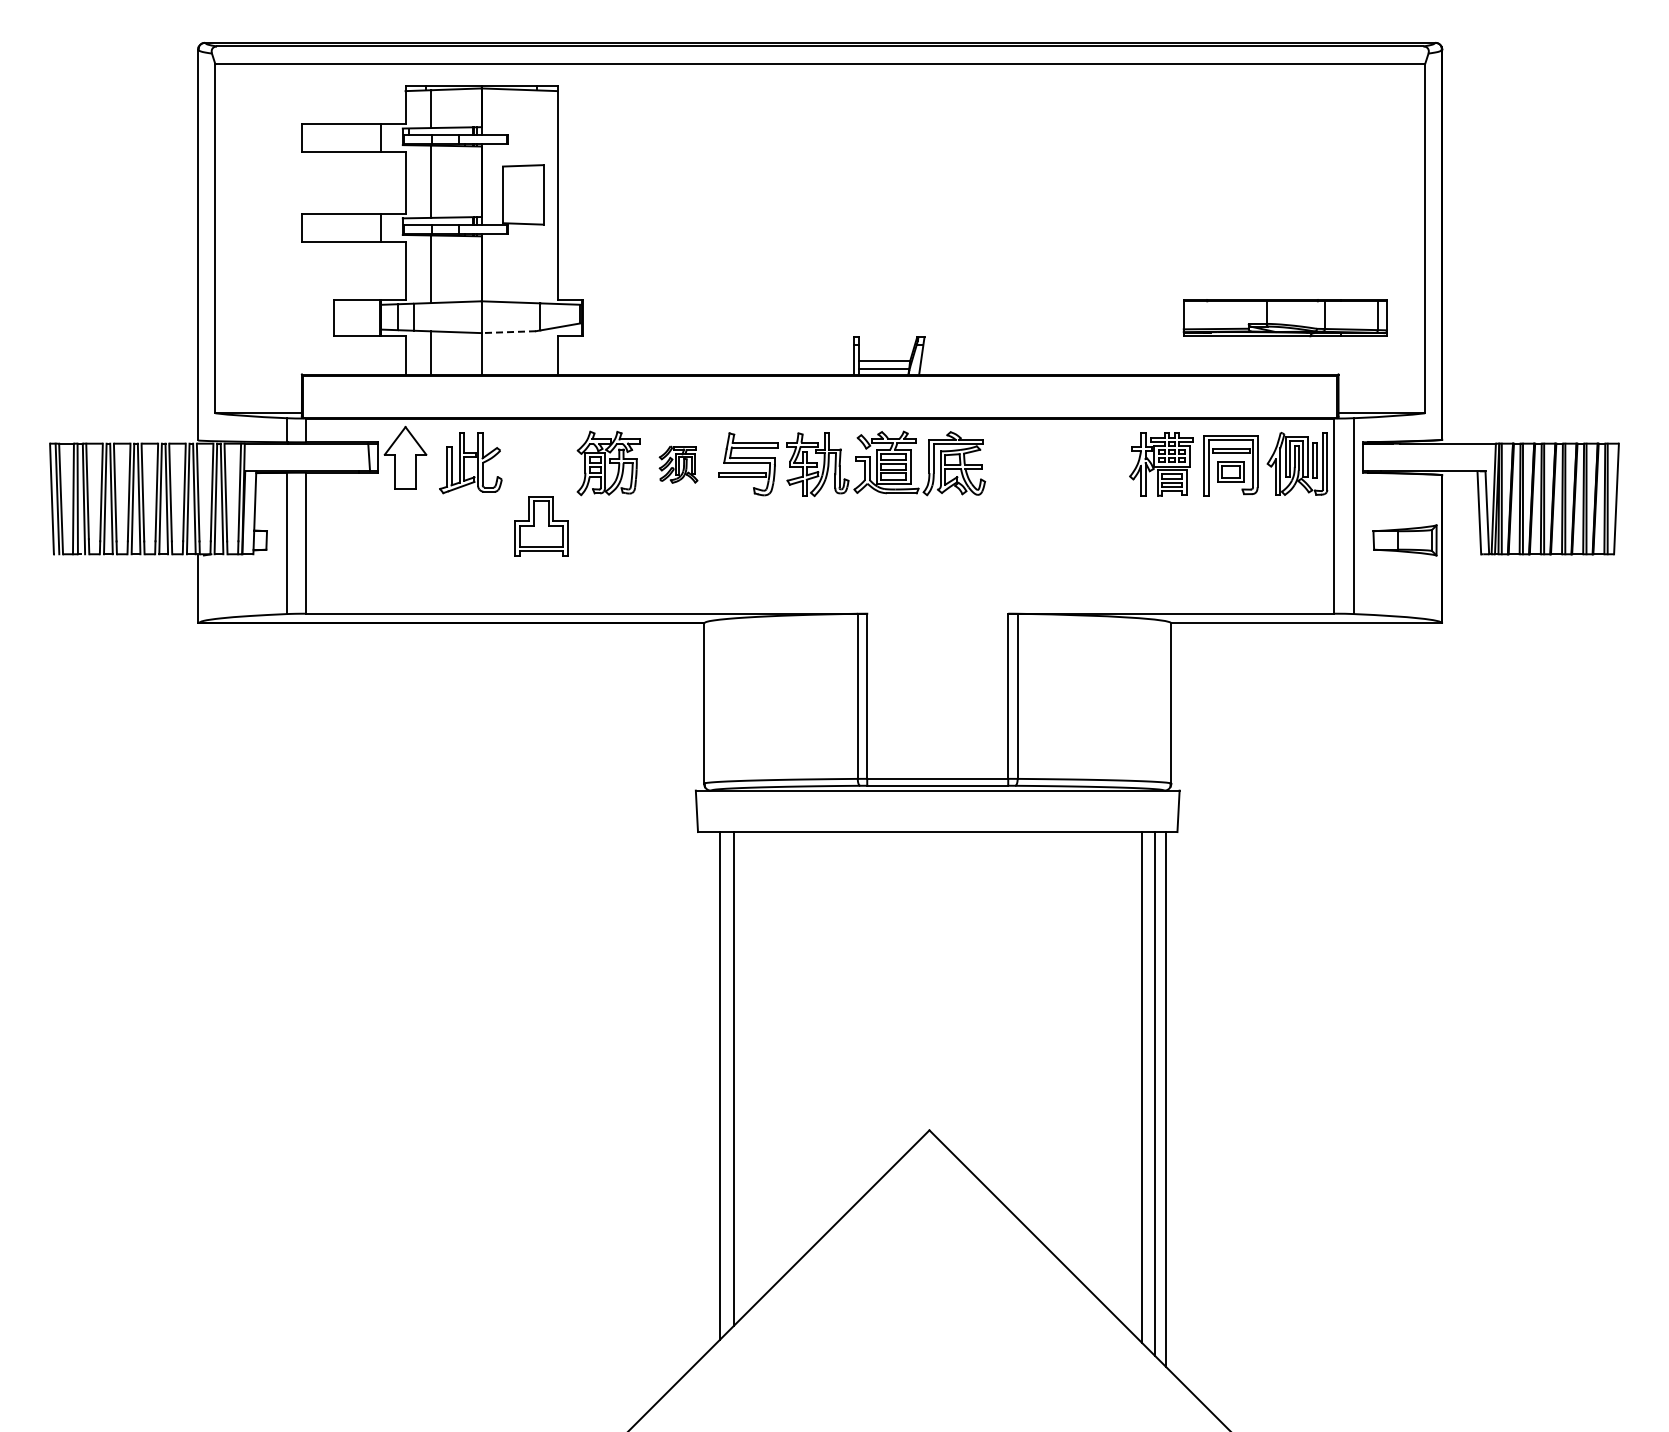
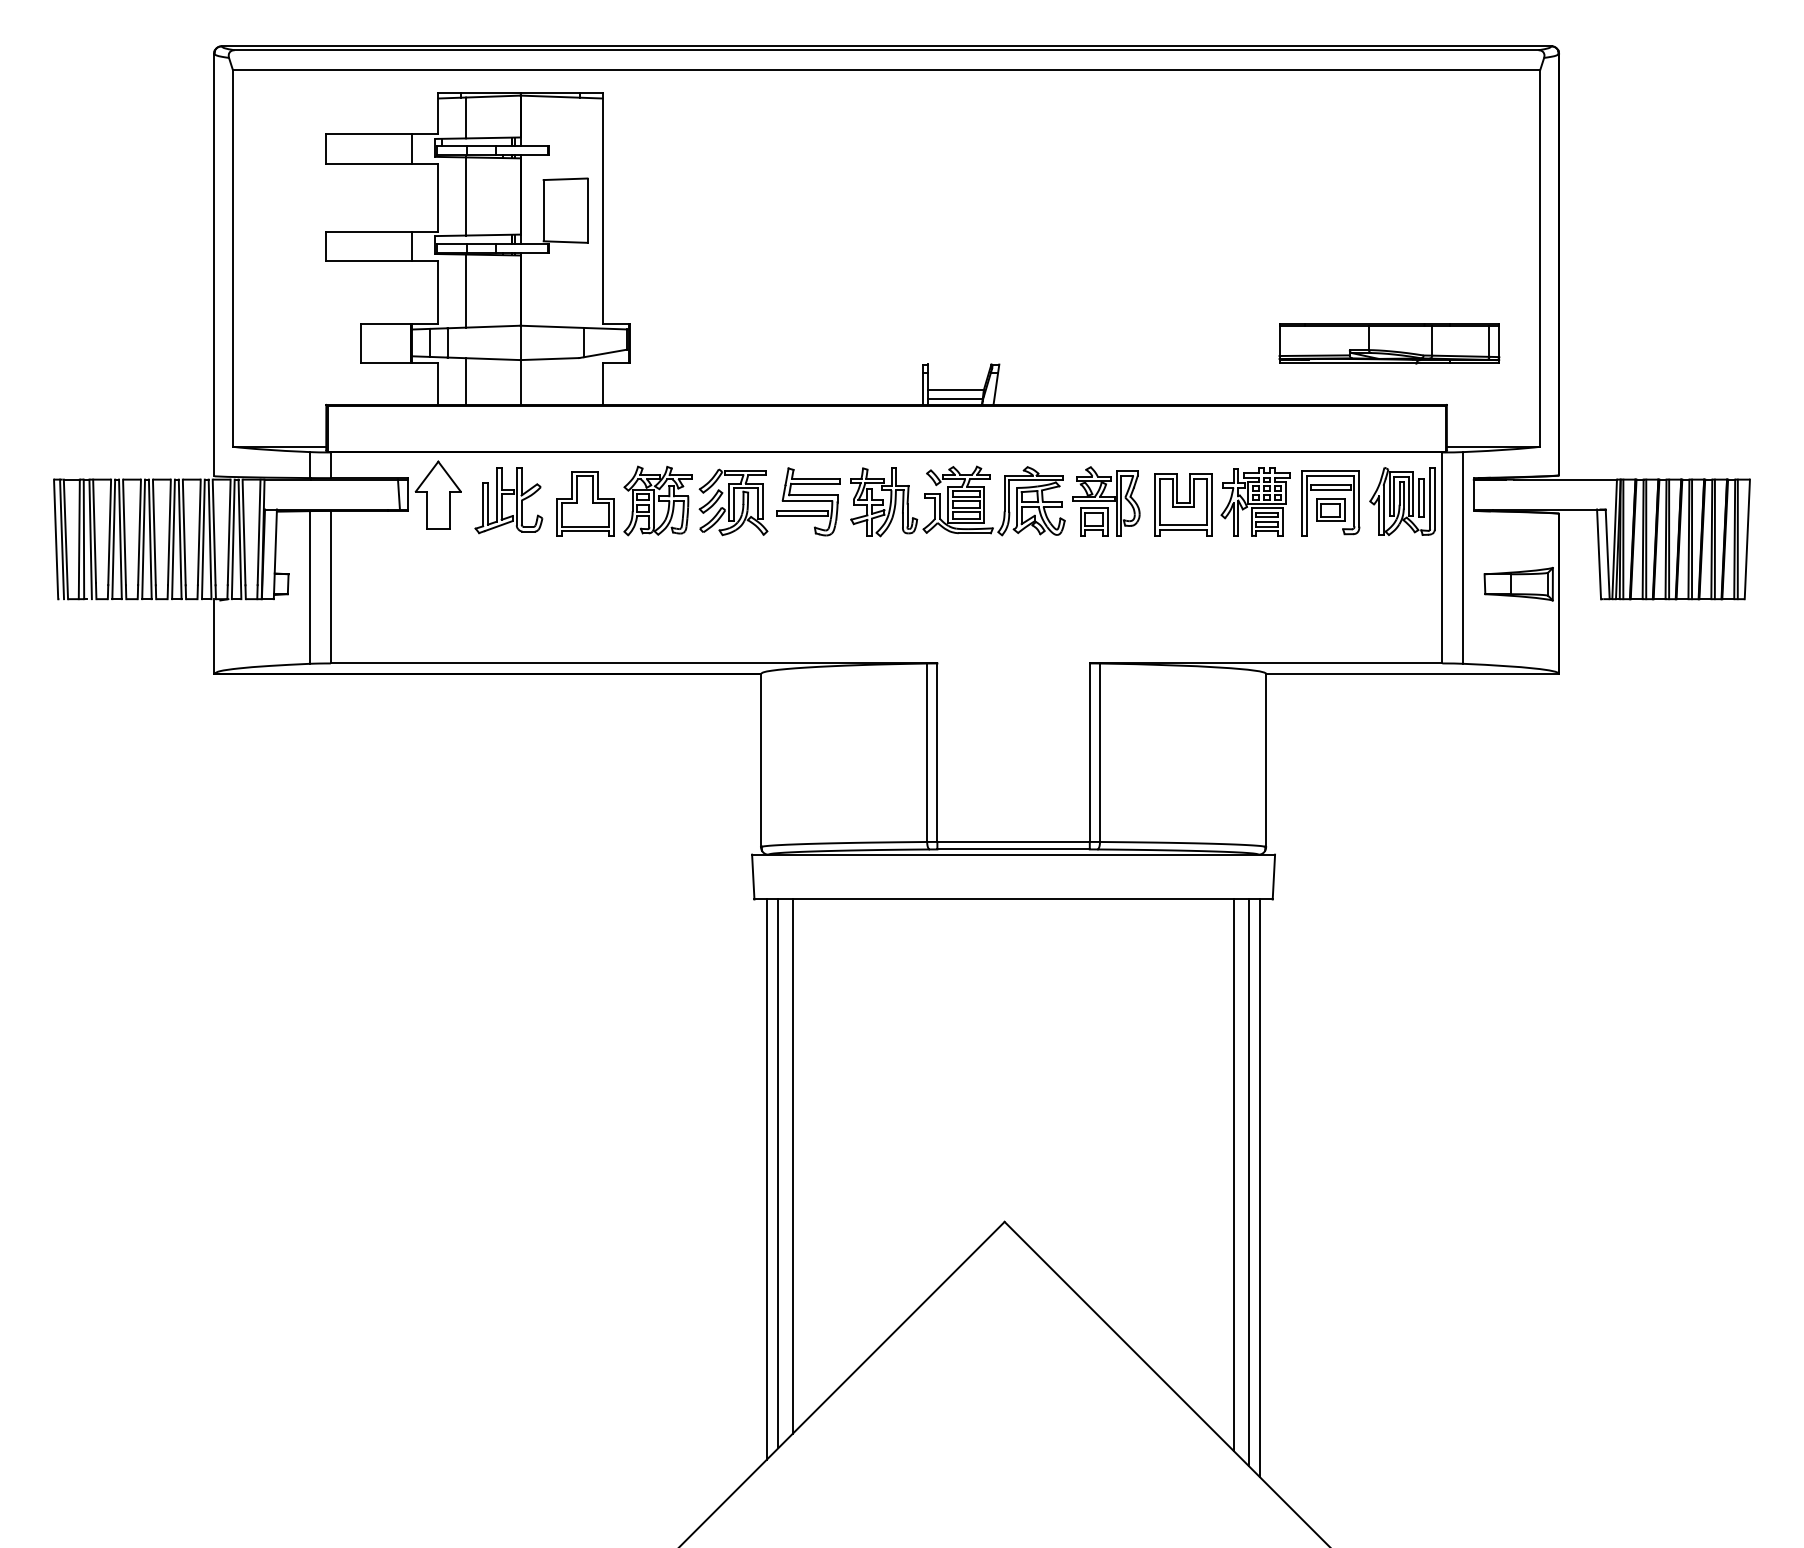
line: (508, 332) -> (549, 359), dashed -> solid
part: (1023, 463) -> (1106, 501), added
part: (678, 464) -> (733, 502), size x1.67
part: (1094, 466) -> (1183, 504), added
part: (541, 526) -> (585, 504), moved
line: (709, 1091) -> (766, 1179), added

